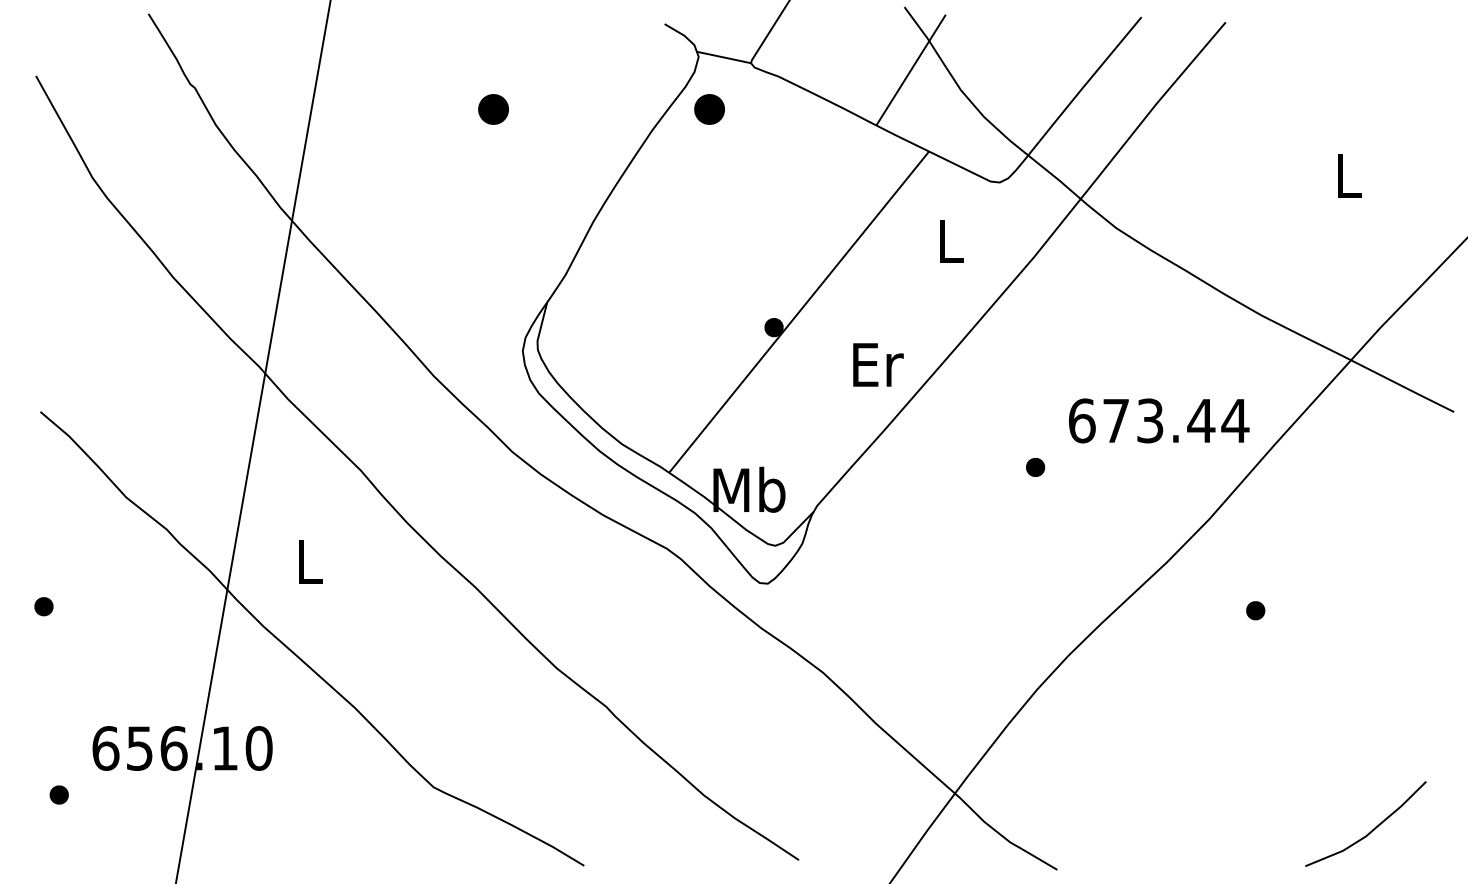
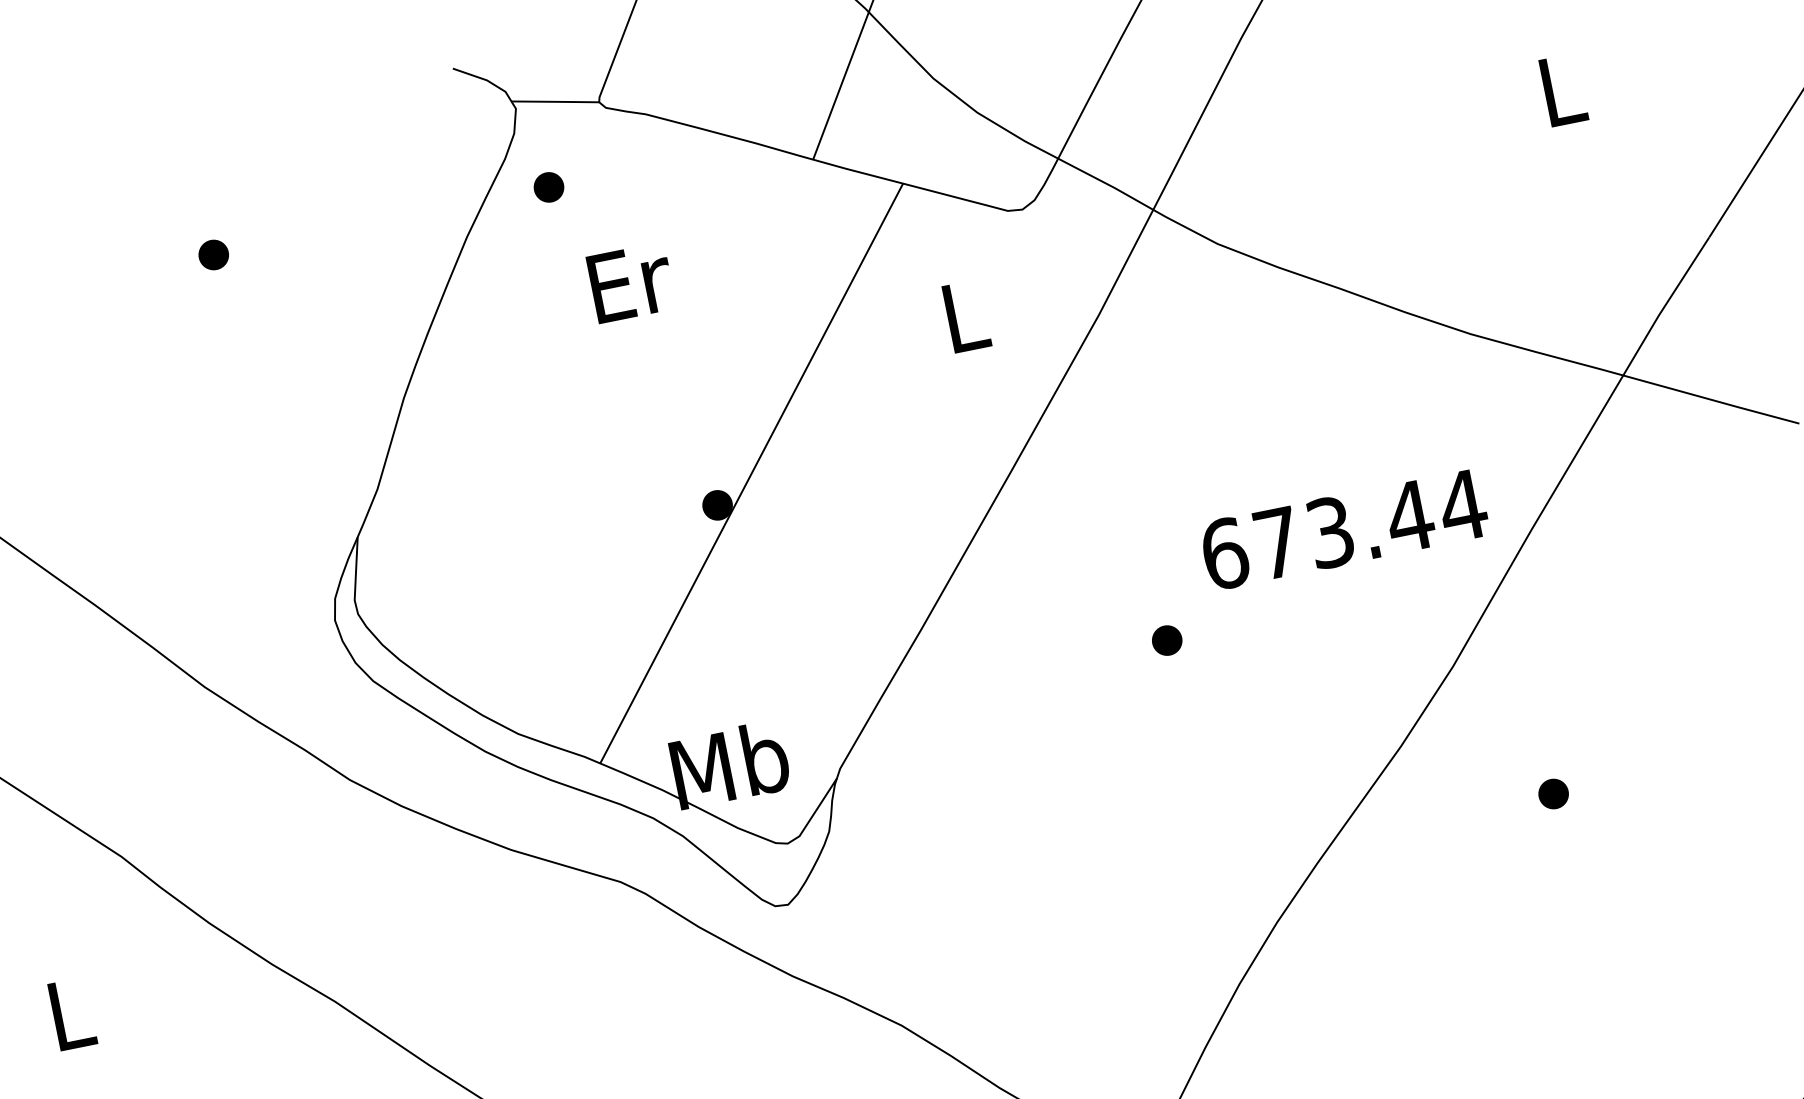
part: (492, 109) -> (212, 254), size x0.62
part: (708, 109) -> (547, 187), size x0.62
text: (878, 364) -> (631, 281), moved

